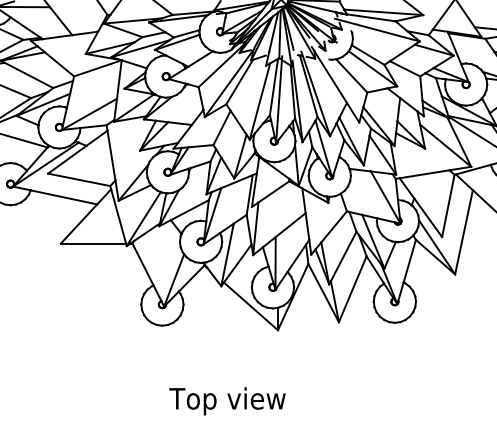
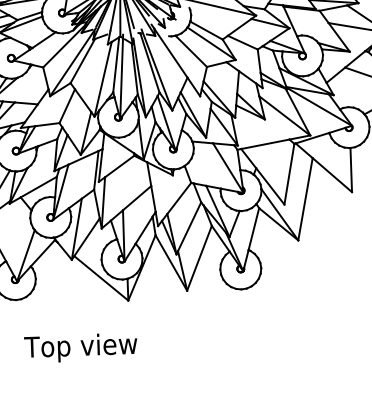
text: (227, 401) -> (80, 348), moved

